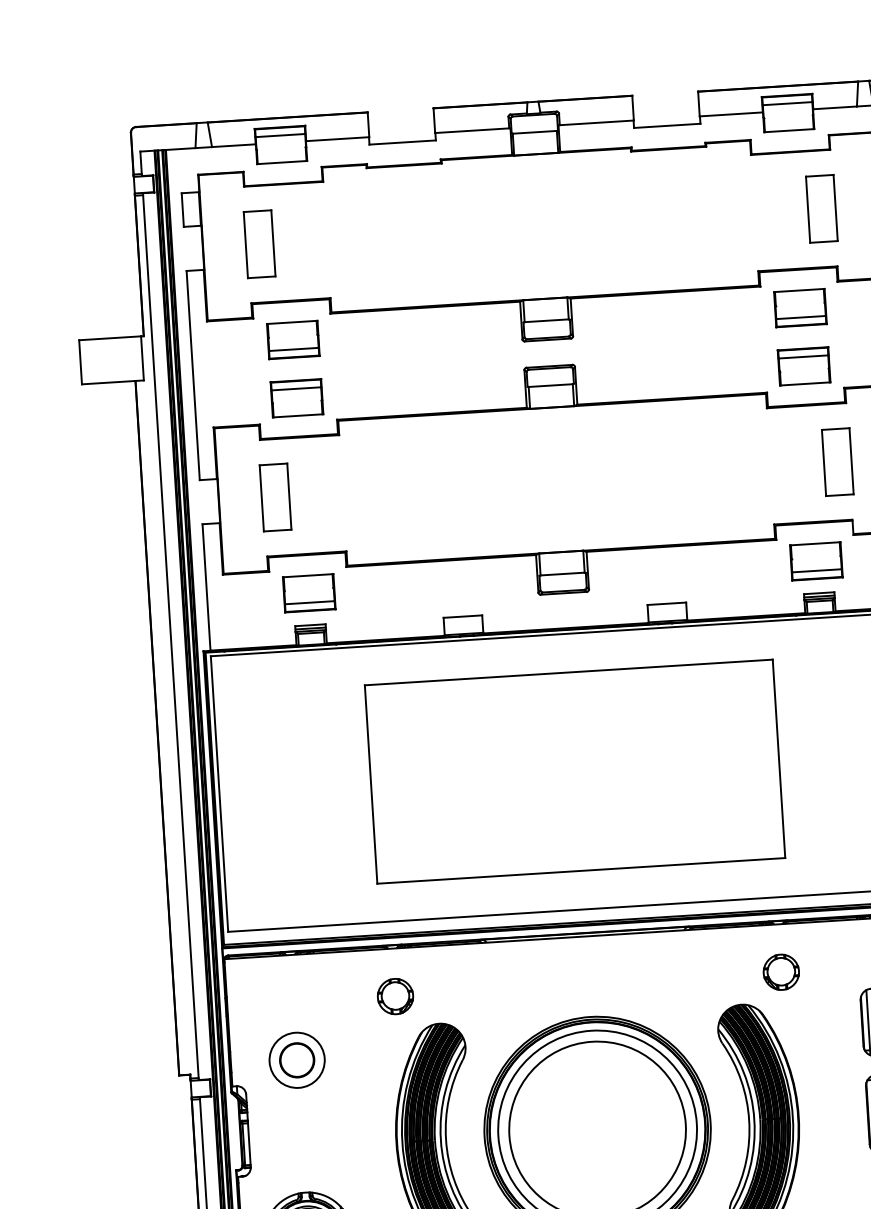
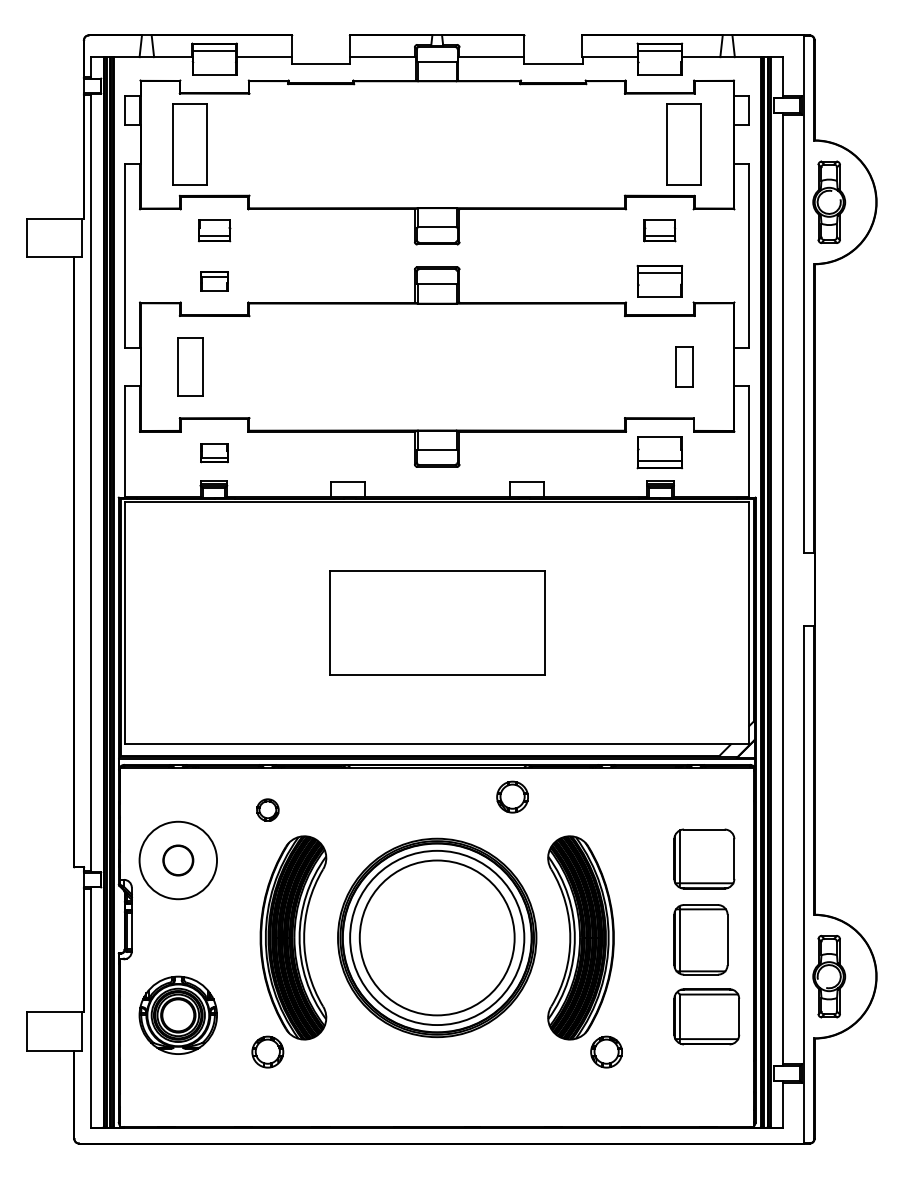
part: (821, 208) -> (683, 144), size x1.4
part: (259, 243) -> (190, 144), size x1.4
part: (800, 308) -> (659, 230), size x0.7
part: (293, 340) -> (214, 230), size x0.7
part: (296, 398) -> (214, 281), size x0.6
part: (837, 461) -> (683, 366), size x0.7
part: (309, 593) -> (214, 452), size x0.6
part: (574, 770) -> (436, 622), size x0.6
part: (781, 971) -> (512, 796), moved
part: (395, 995) -> (267, 809), size x0.7
circle: (297, 1060) -> (178, 860), size x1.6

